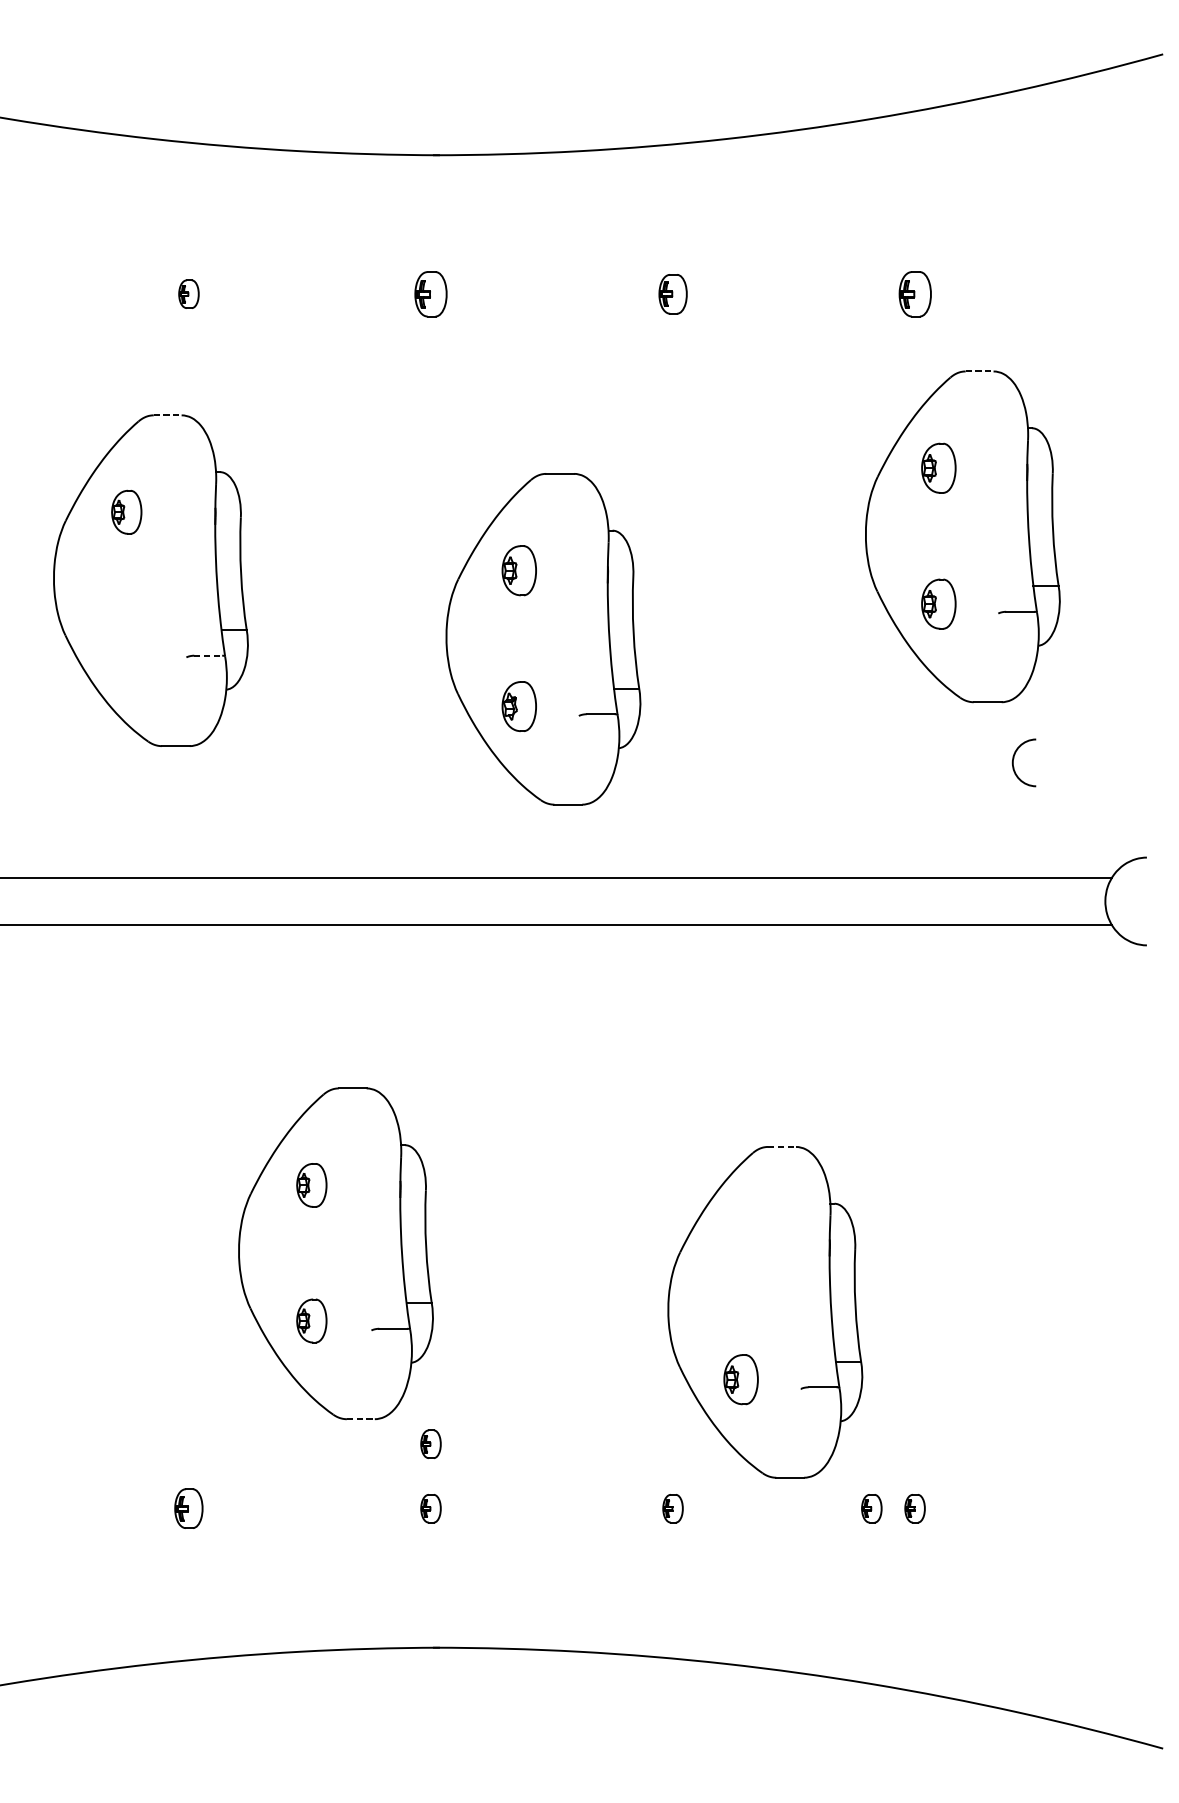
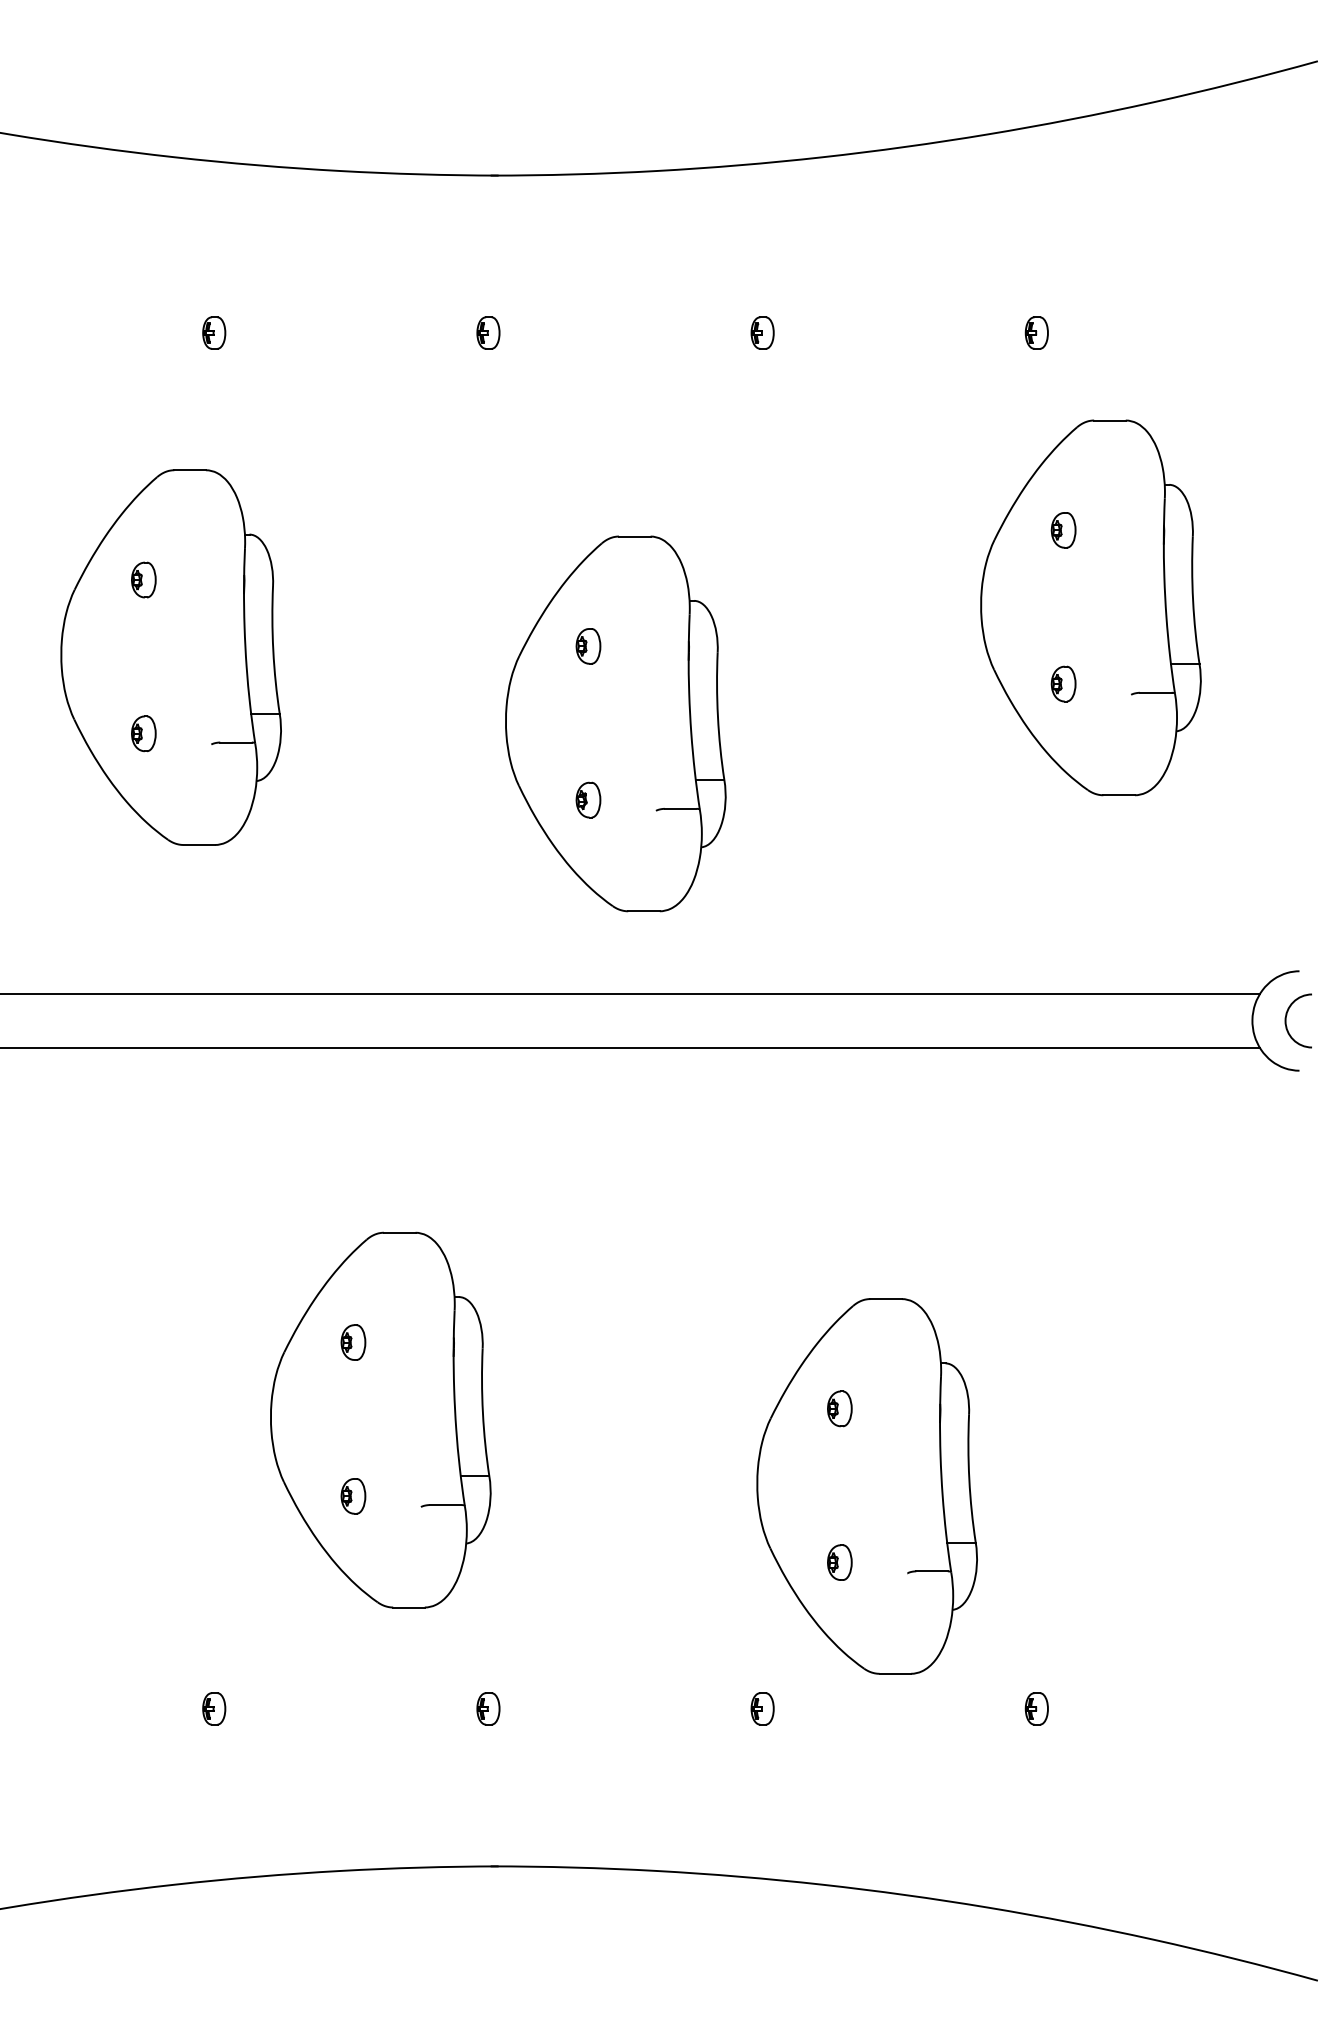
part: (431, 293) -> (488, 332), size x0.62
part: (672, 293) -> (762, 332), size x0.71
part: (914, 293) -> (1036, 332), size x0.62
line: (979, 371) -> (1109, 420), dashed -> solid
line: (168, 415) -> (190, 470), dashed -> solid
part: (938, 468) -> (1063, 530), size x0.62
part: (126, 511) -> (143, 579), size x0.71
part: (519, 570) -> (588, 646), size x0.62
part: (938, 603) -> (1063, 683), size x0.62
part: (126, 647) -> (143, 733), added
line: (208, 655) -> (236, 742), dashed -> solid
part: (519, 705) -> (588, 799), size x0.62
arc: (1013, 762) -> (1286, 1020), moved
line: (782, 1147) -> (886, 1299), dashed -> solid
part: (311, 1185) -> (353, 1342), size x0.71
part: (740, 1243) -> (839, 1408), added
part: (311, 1321) -> (353, 1496), size x0.71
part: (740, 1379) -> (839, 1562), size x0.62
line: (361, 1419) -> (409, 1607), dashed -> solid
part: (431, 1443) -> (488, 1635), removed
part: (189, 1508) -> (214, 1708), size x0.71
part: (871, 1508) -> (987, 1708), removed

